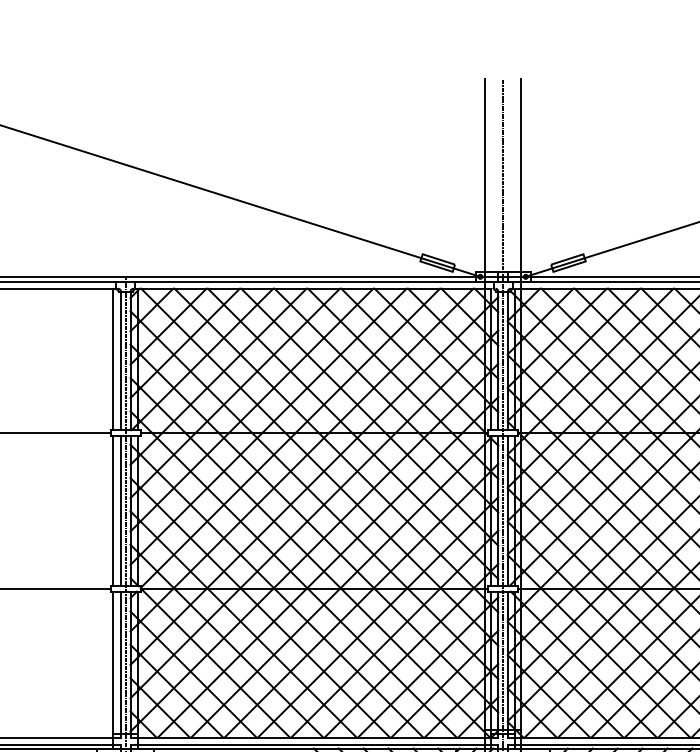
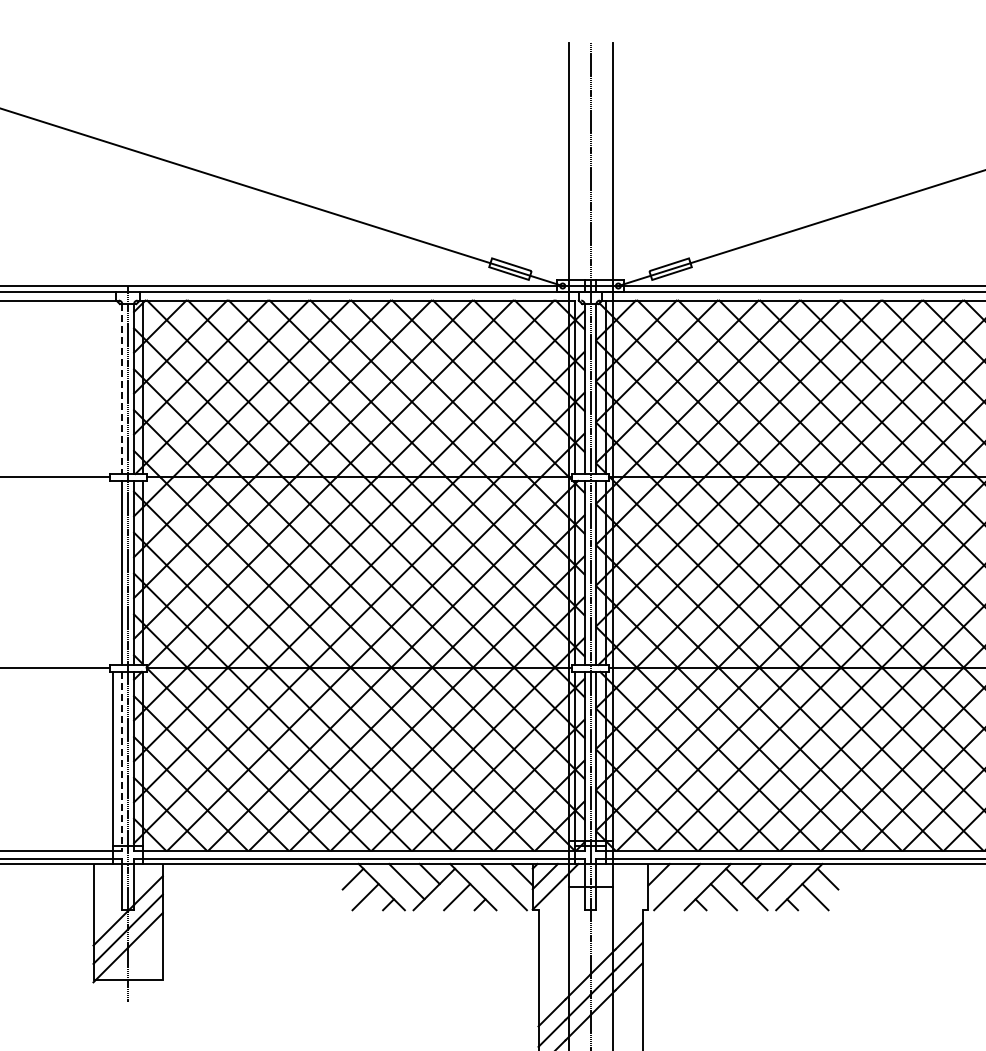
line: (113, 358) -> (113, 386), removed
line: (121, 361) -> (122, 389), solid -> dashed
line: (113, 510) -> (113, 572), removed
line: (121, 664) -> (122, 761), solid -> dashed

